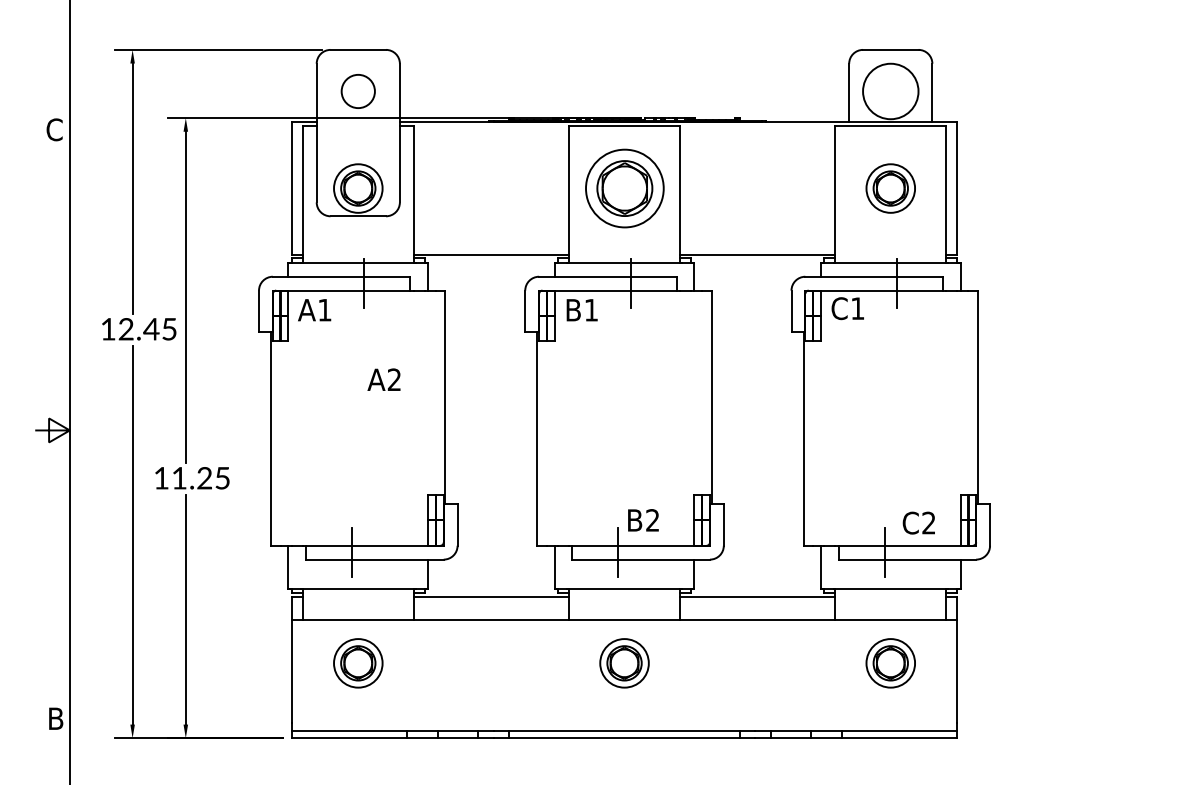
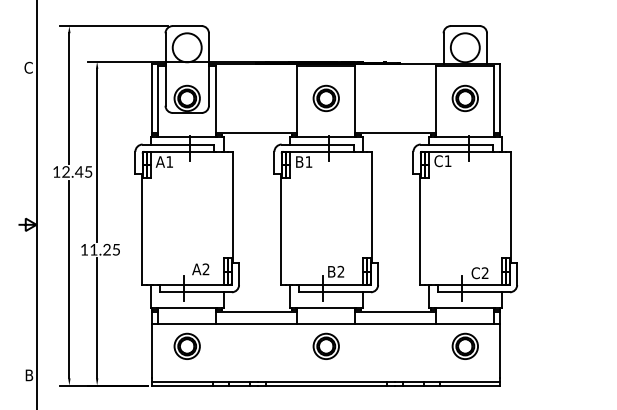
circle: (356, 90) -> (186, 47), size x1.67
part: (623, 188) -> (325, 98), size x0.62
text: (383, 380) -> (200, 269), moved

